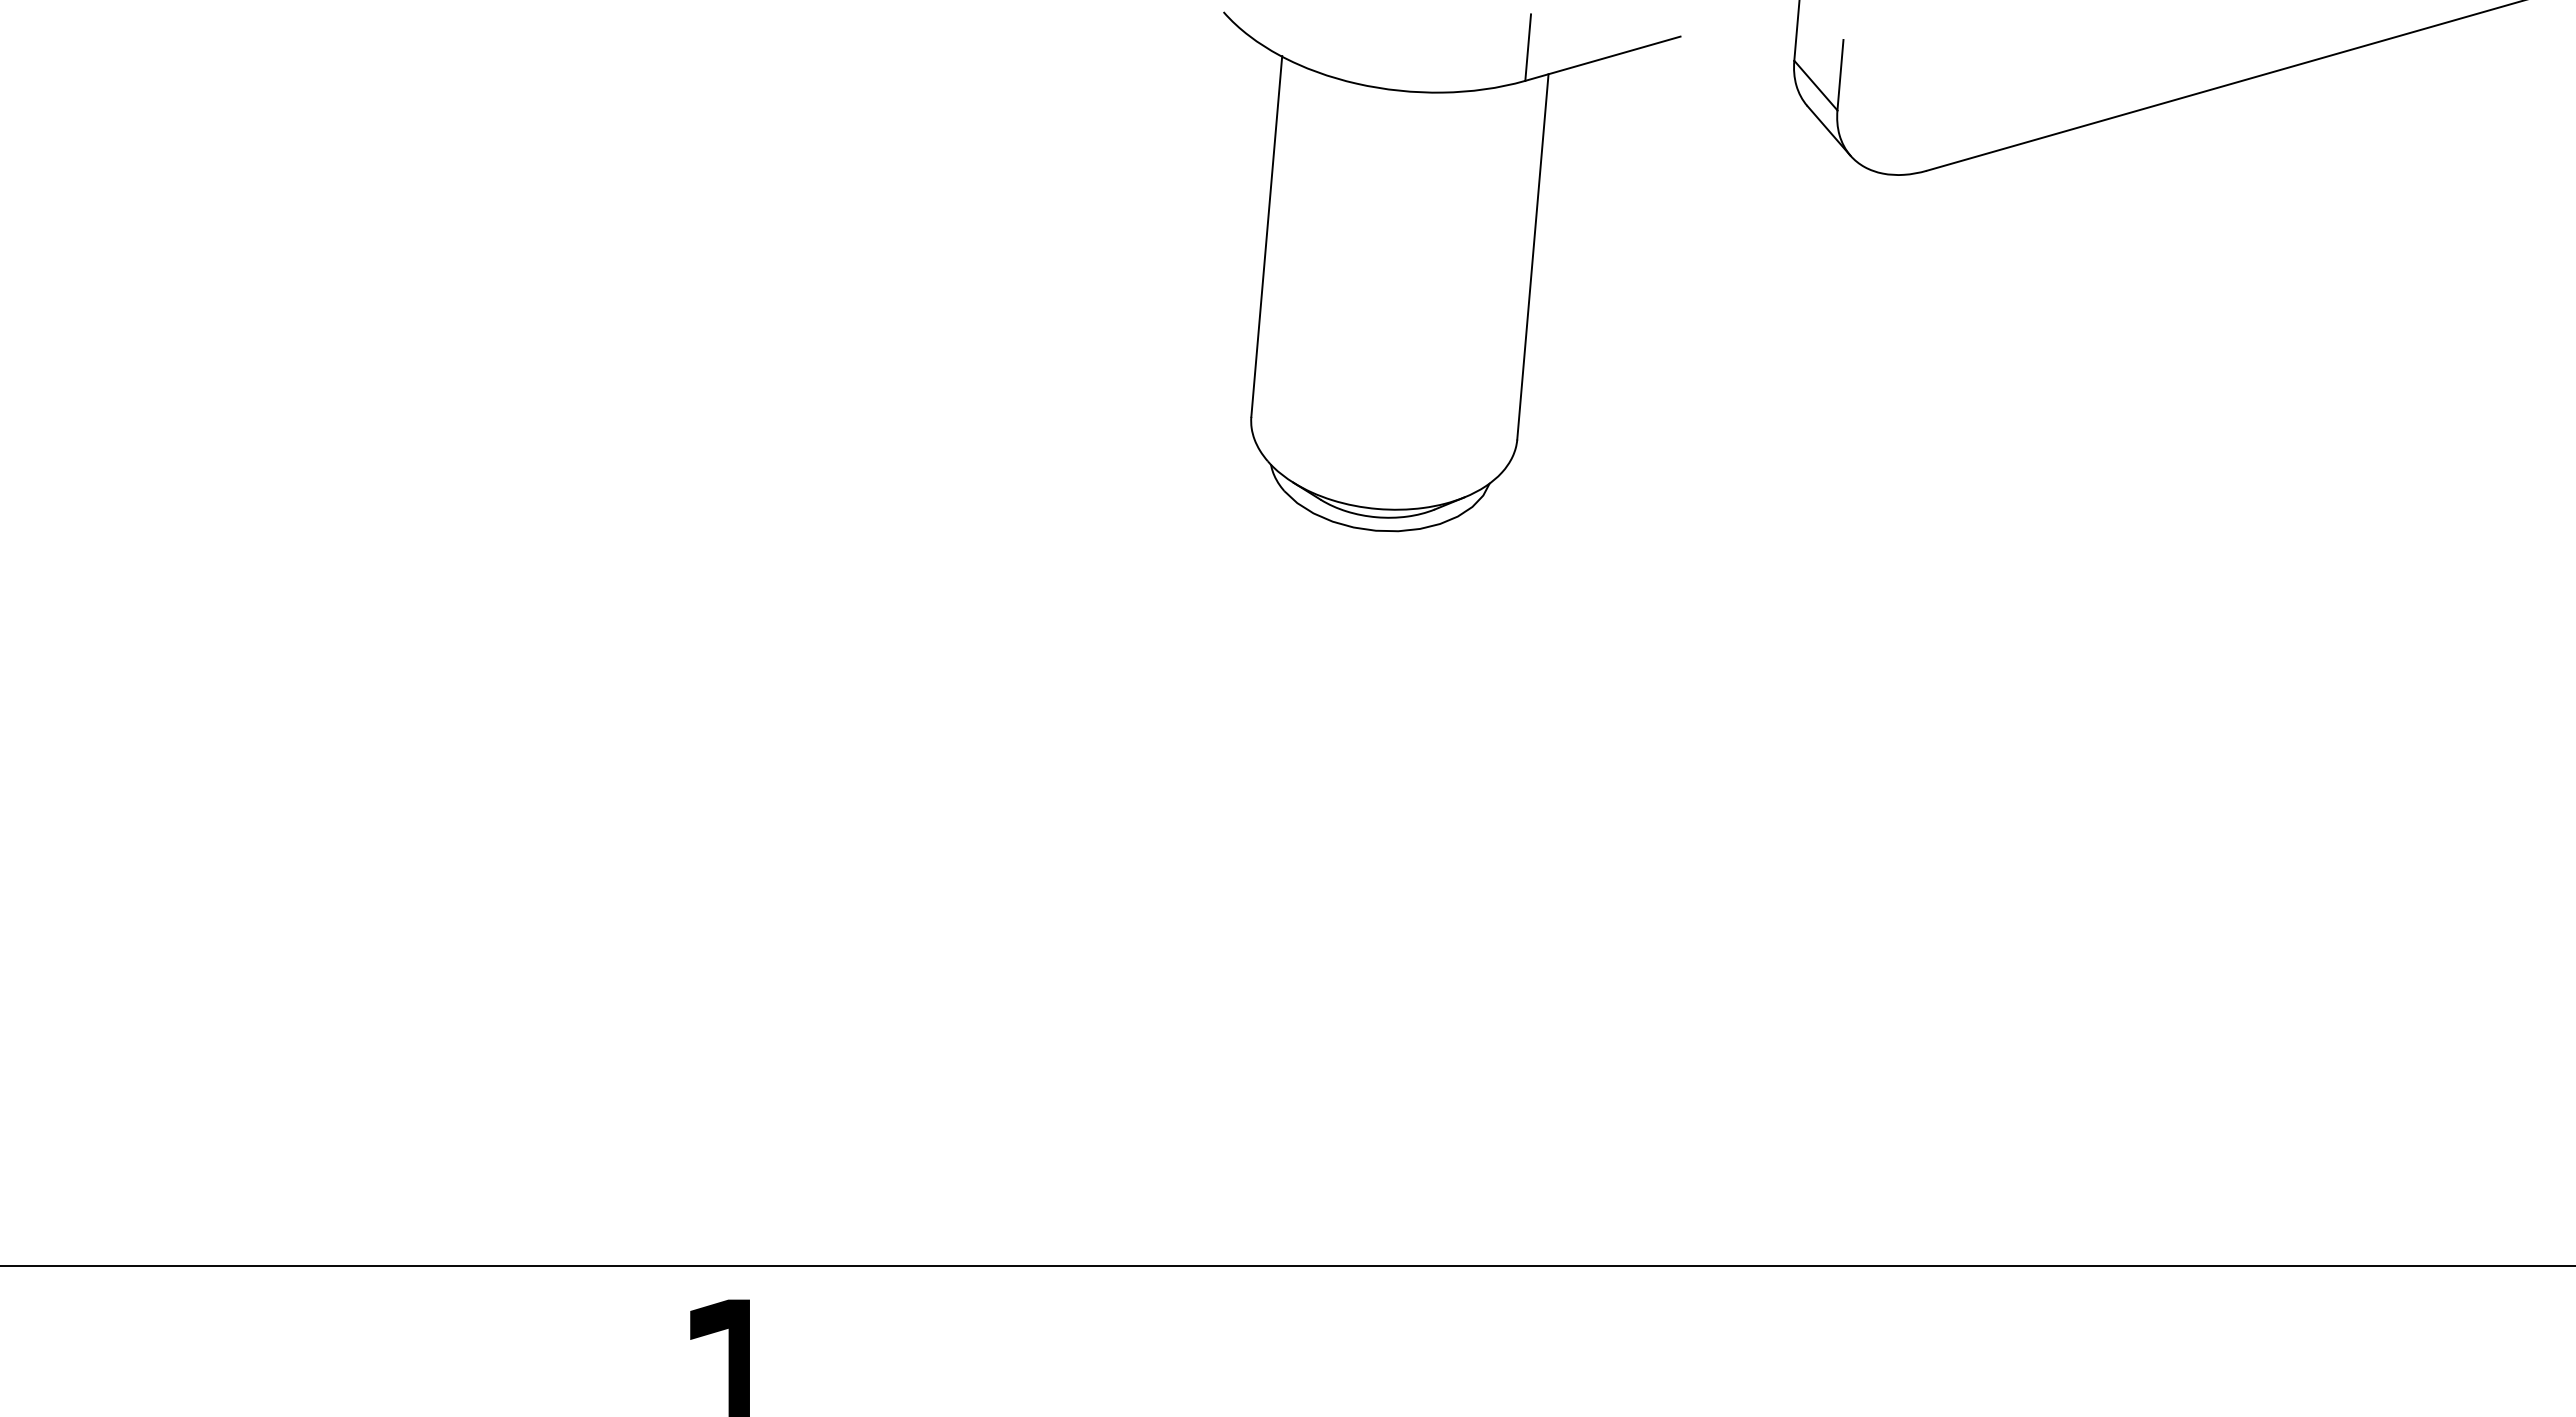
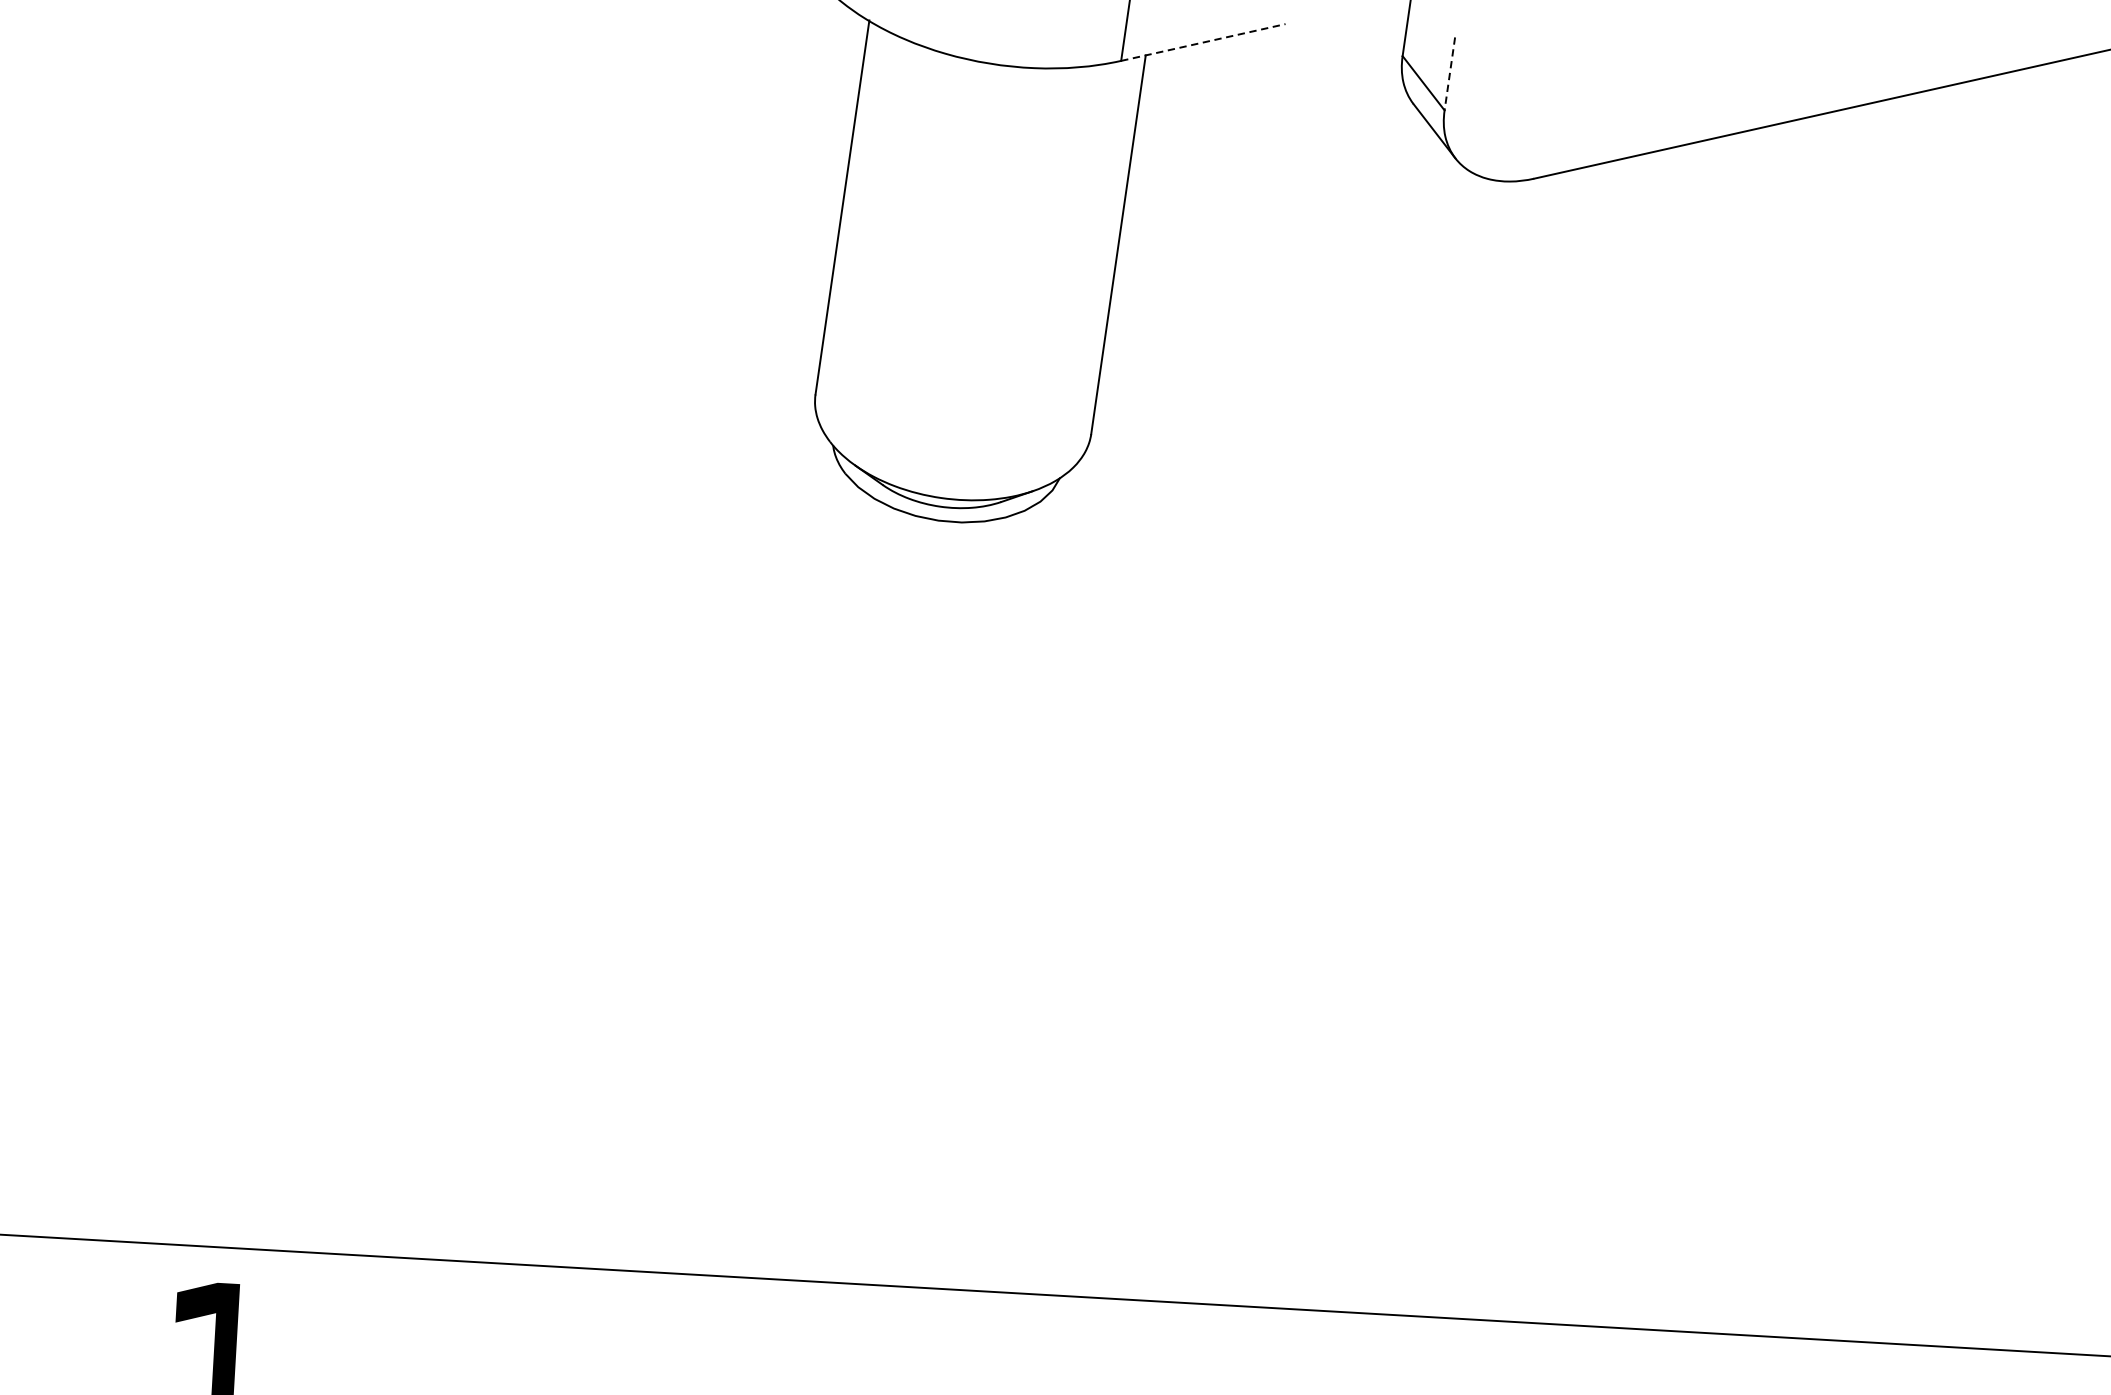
line: (1602, 58) -> (1202, 42), solid -> dashed
line: (1840, 75) -> (1449, 74), solid -> dashed

